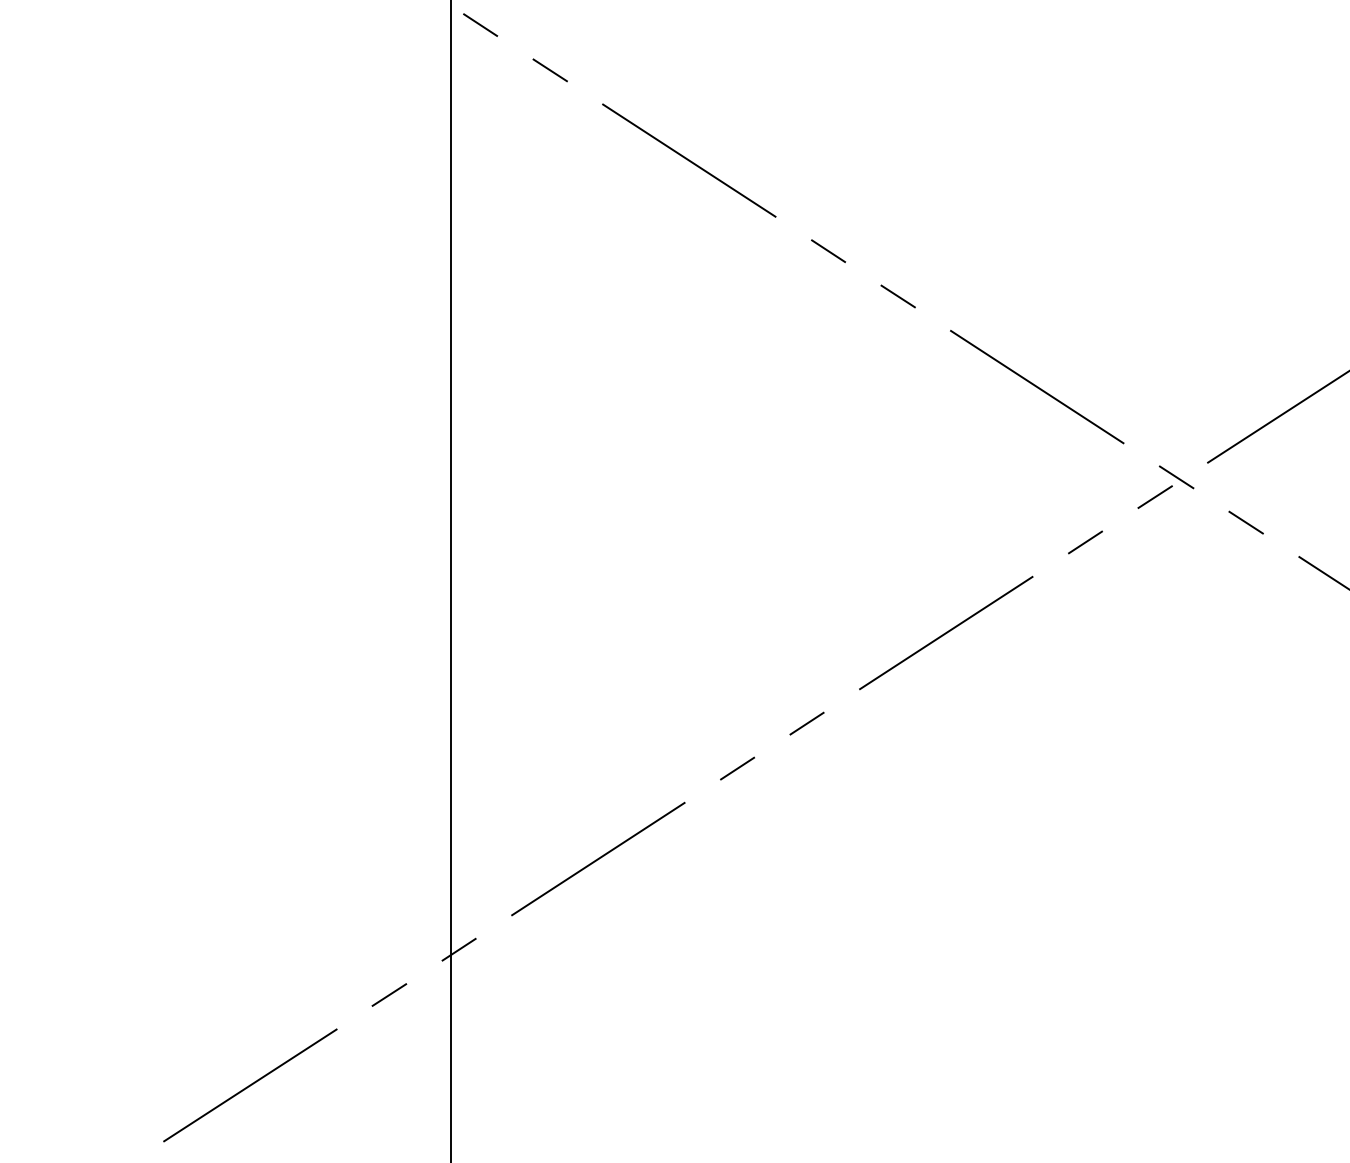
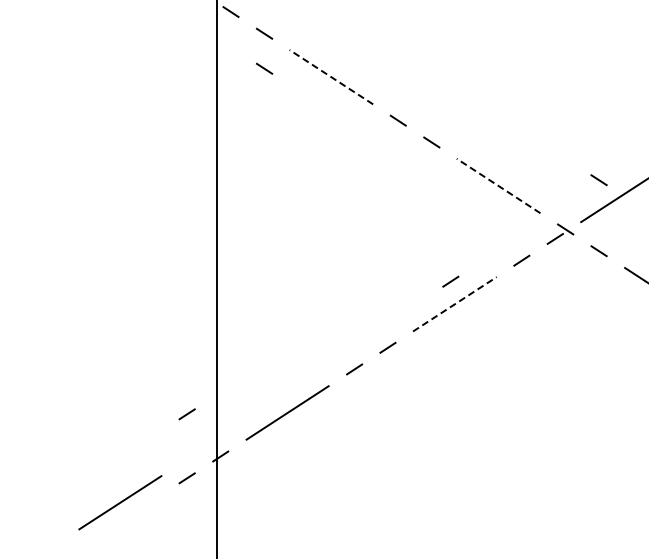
line: (550, 142) -> (264, 68), added
line: (689, 161) -> (331, 77), solid -> dashed
line: (1244, 375) -> (598, 180), added
line: (1036, 388) -> (498, 186), solid -> dashed
line: (937, 585) -> (450, 281), added
line: (945, 633) -> (454, 304), solid -> dashed
line: (387, 862) -> (186, 414), added
line: (250, 1084) -> (120, 502), moved

